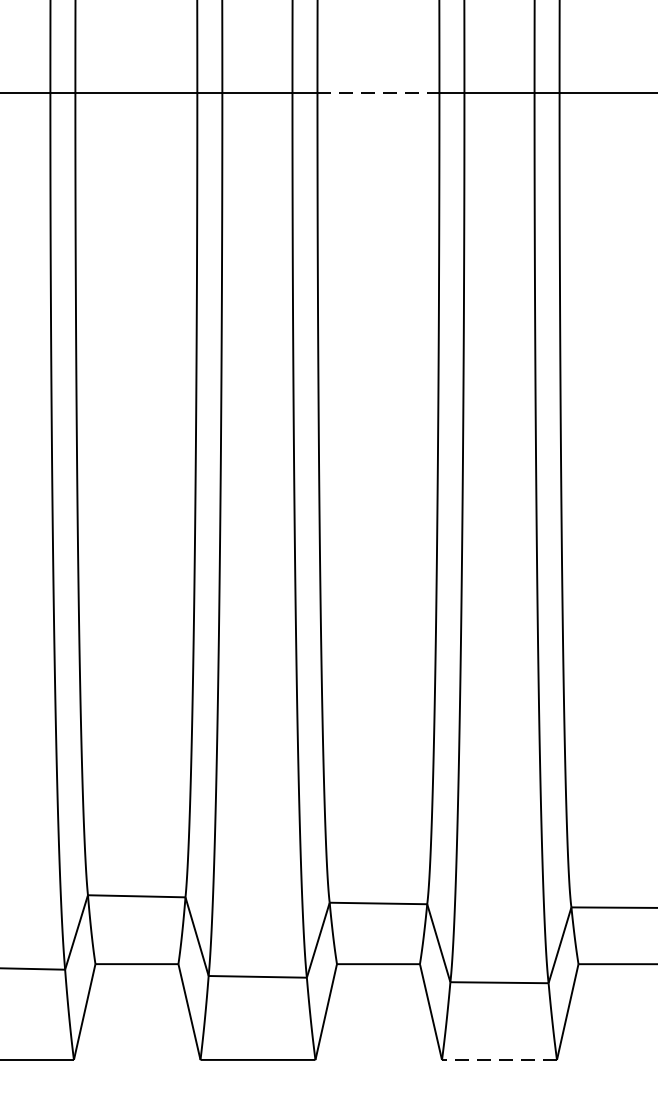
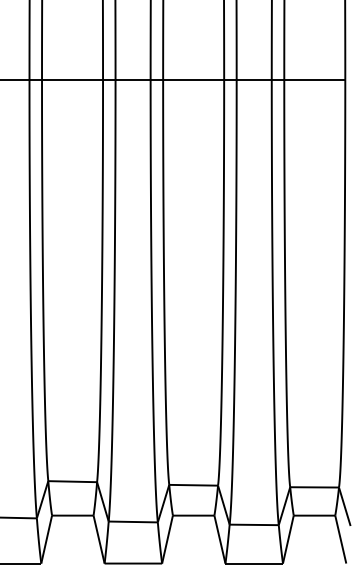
line: (378, 92) -> (193, 79), dashed -> solid
line: (500, 1059) -> (254, 563), dashed -> solid

